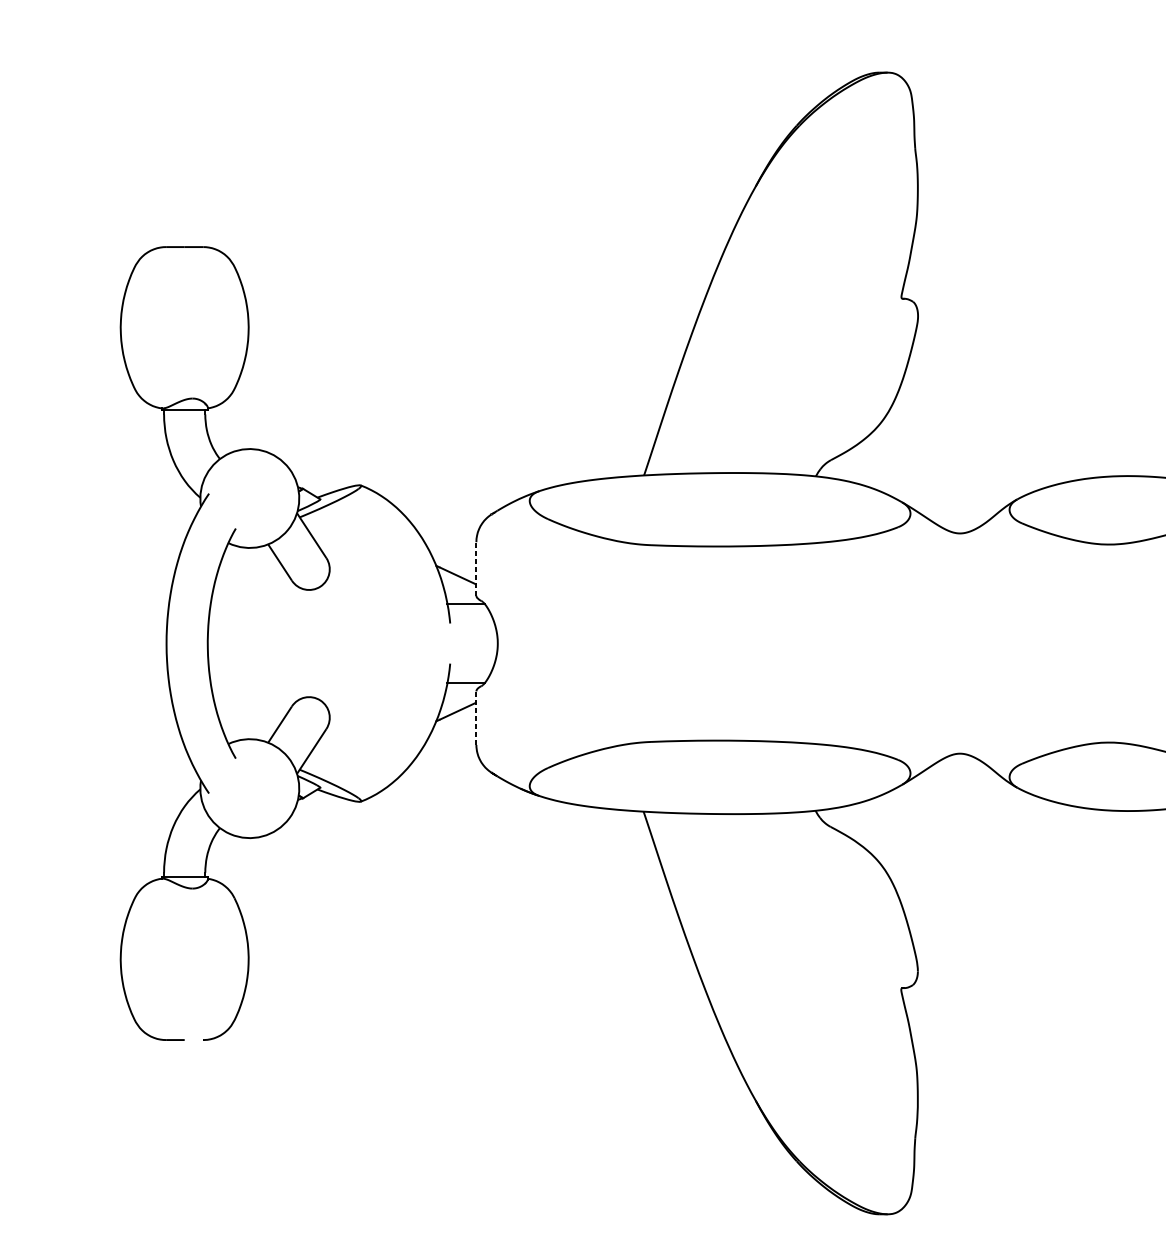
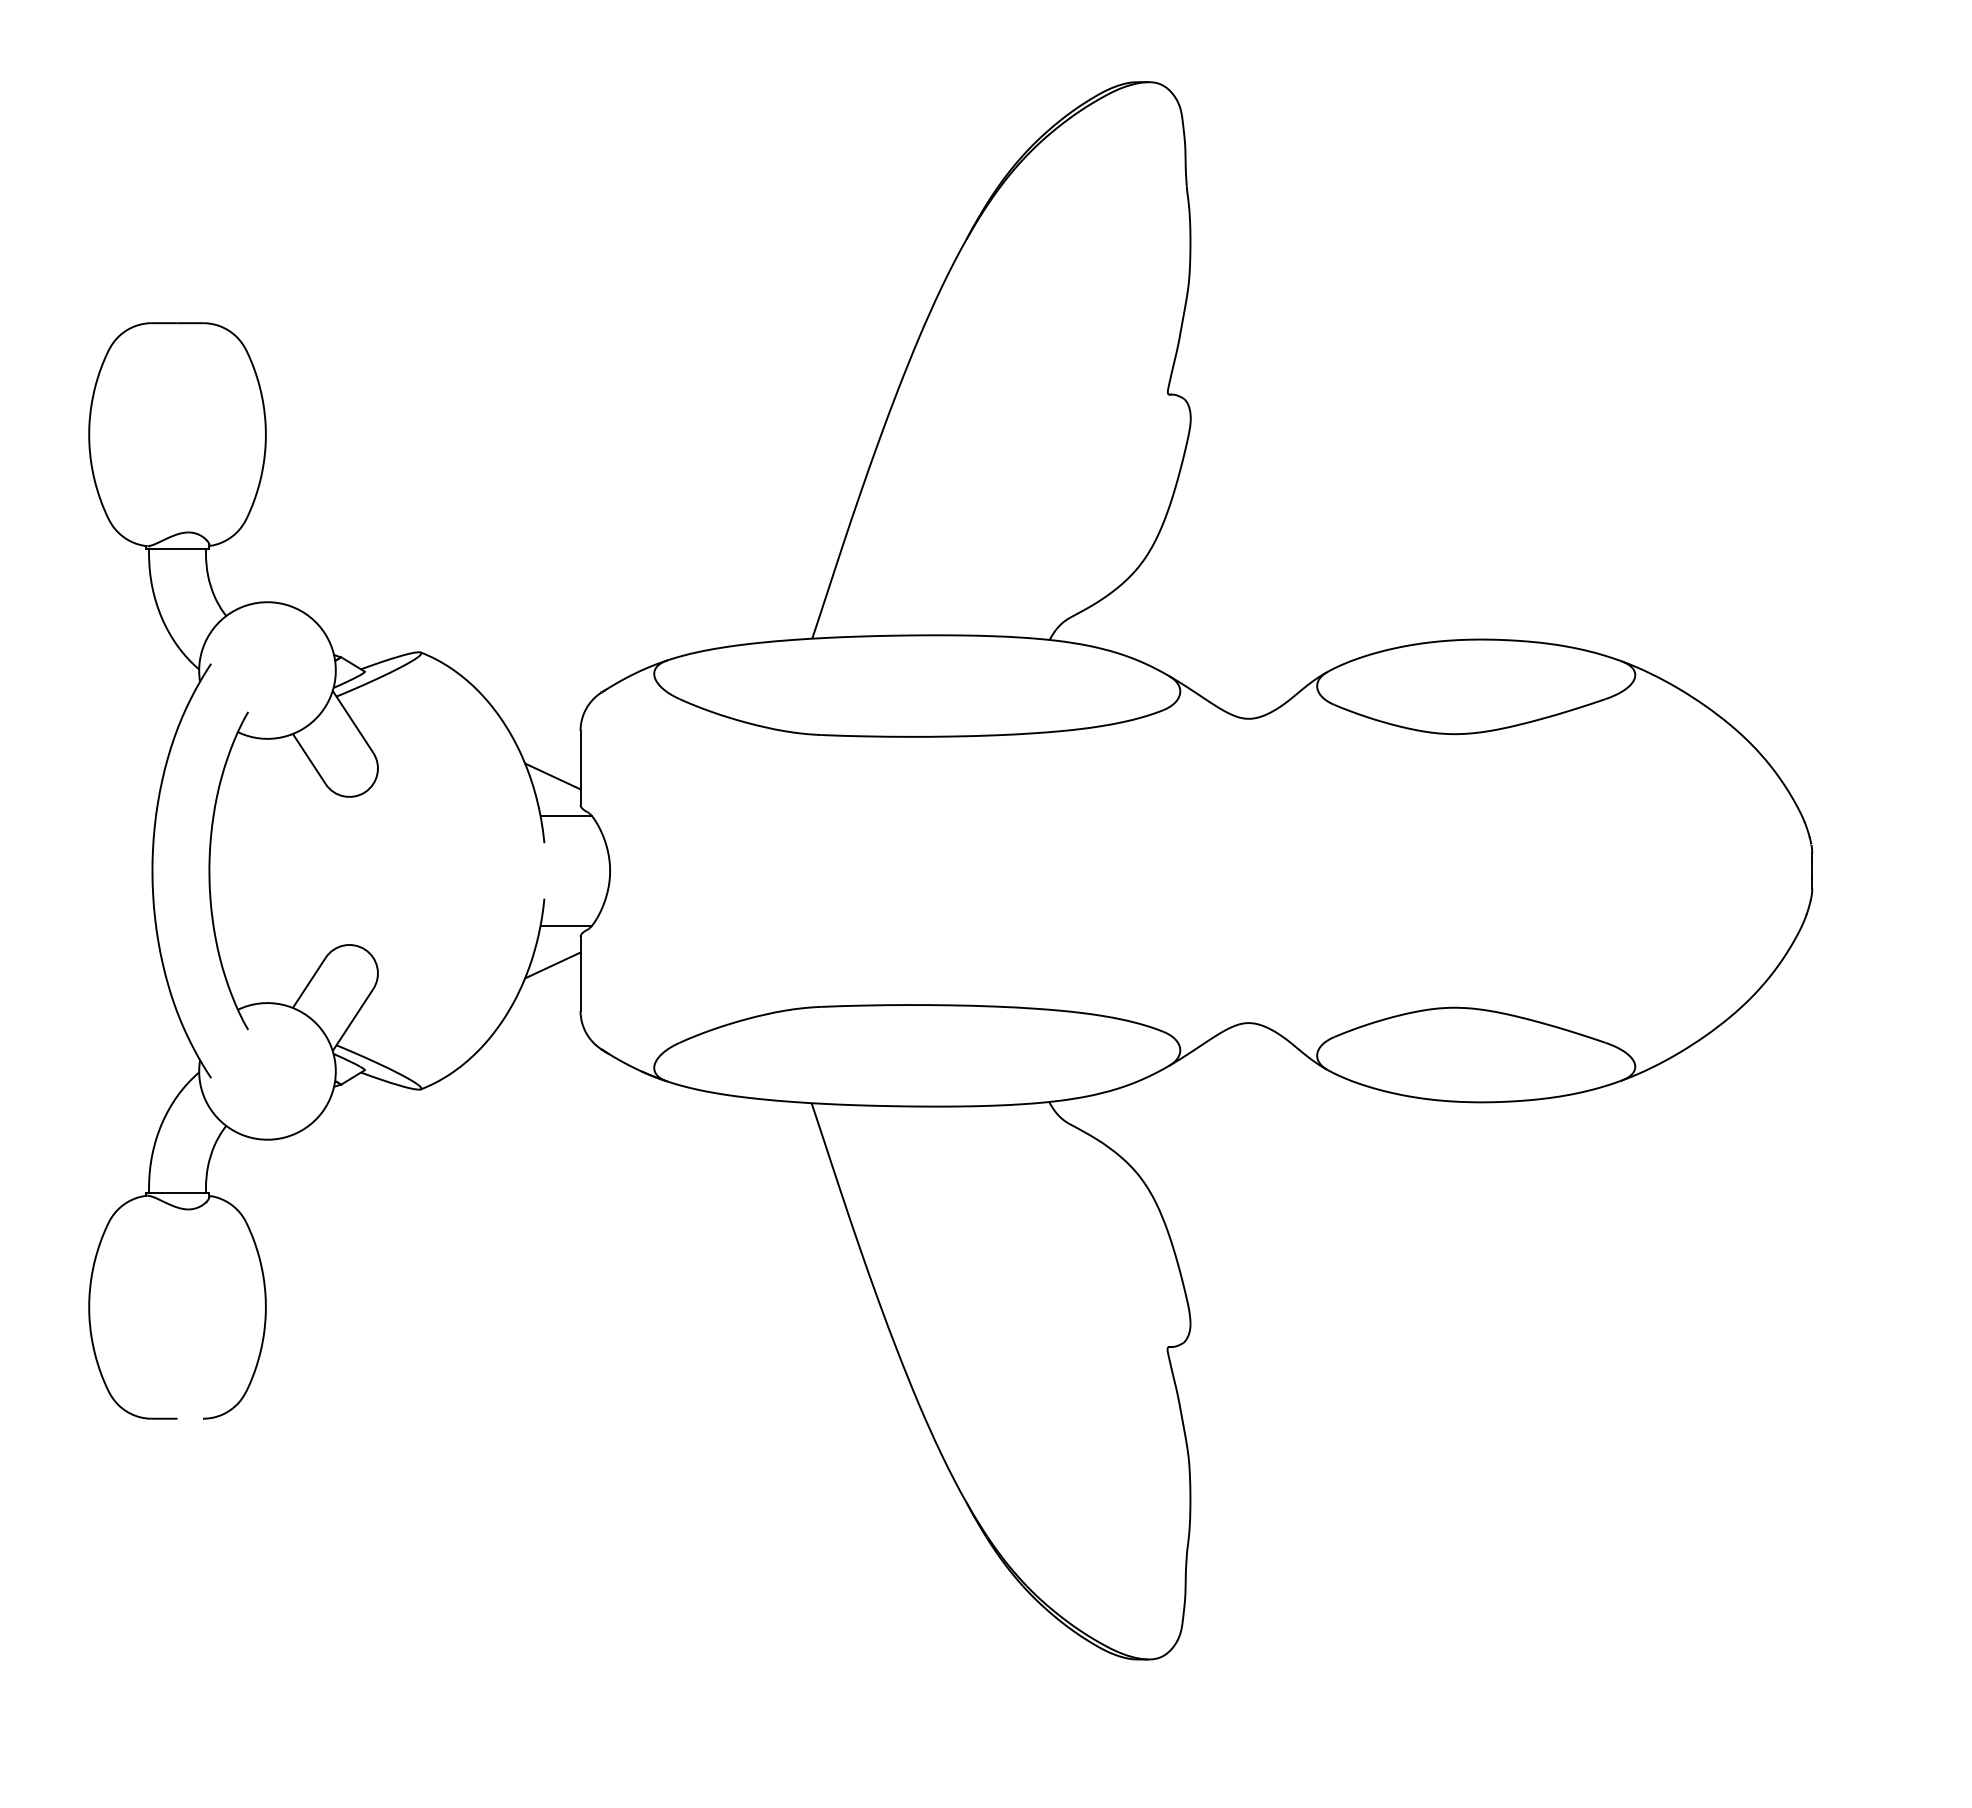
line: (476, 568) -> (580, 767), dashed -> solid
line: (476, 718) -> (580, 974), dashed -> solid

